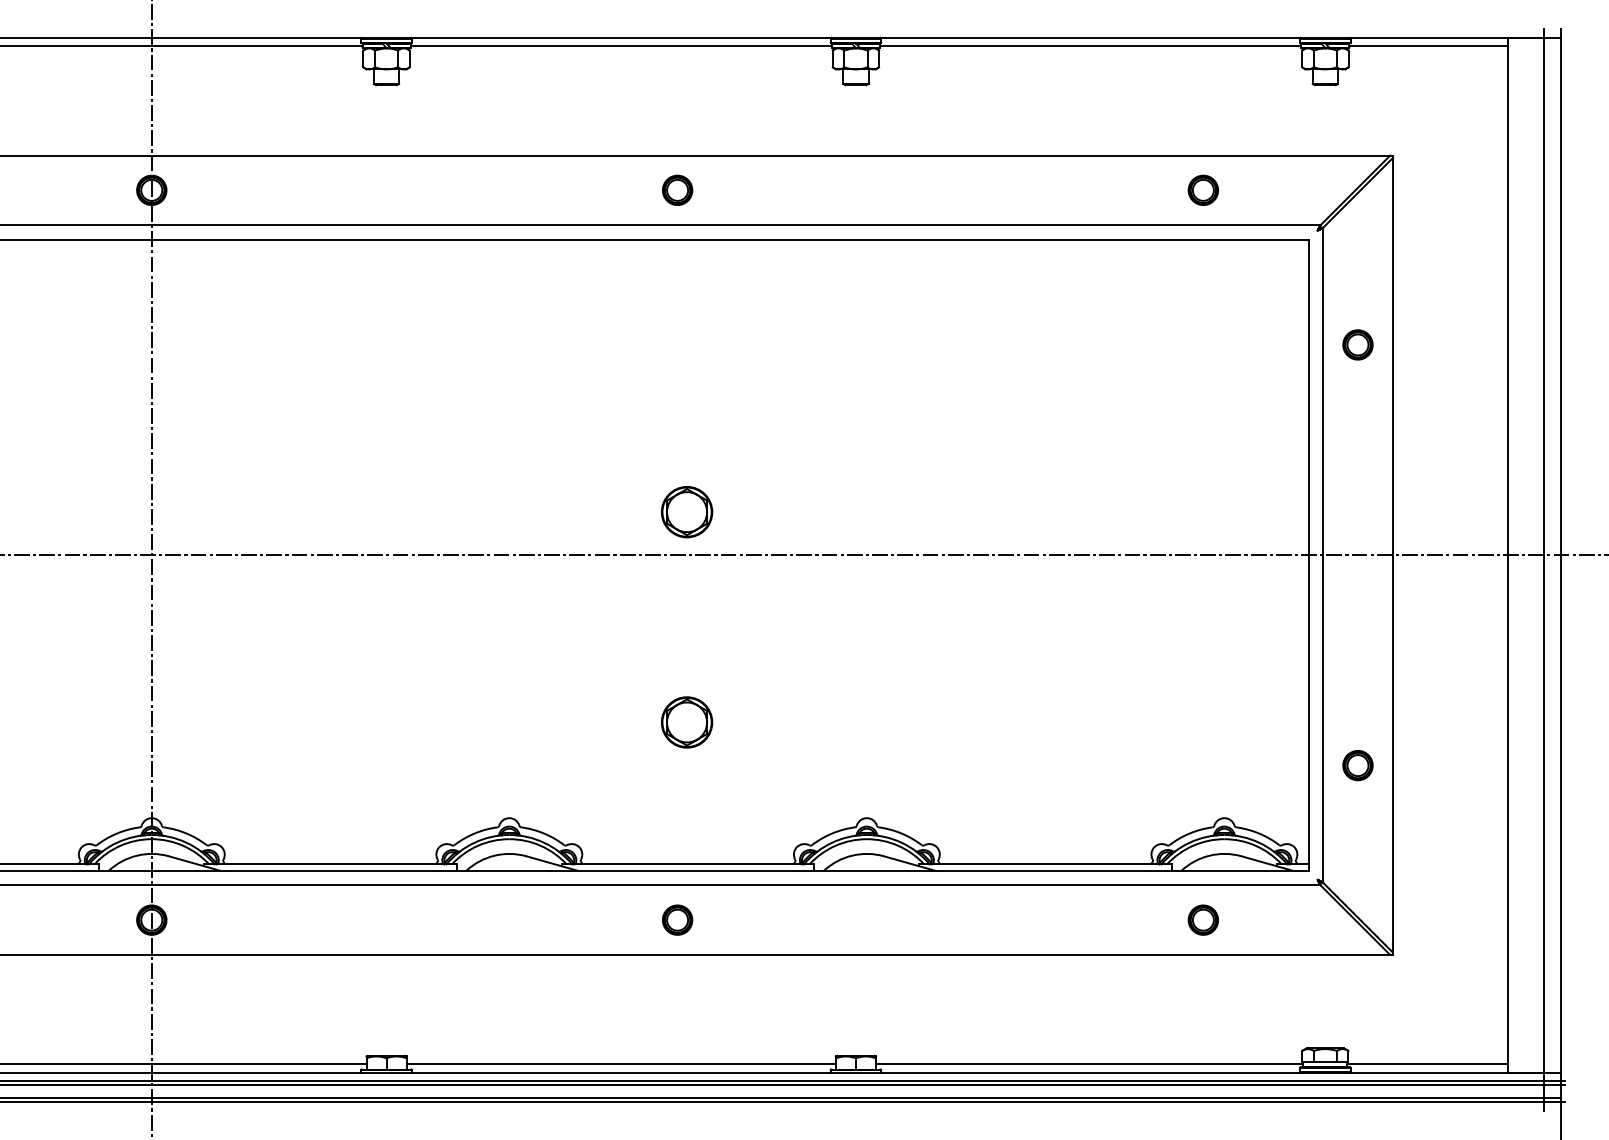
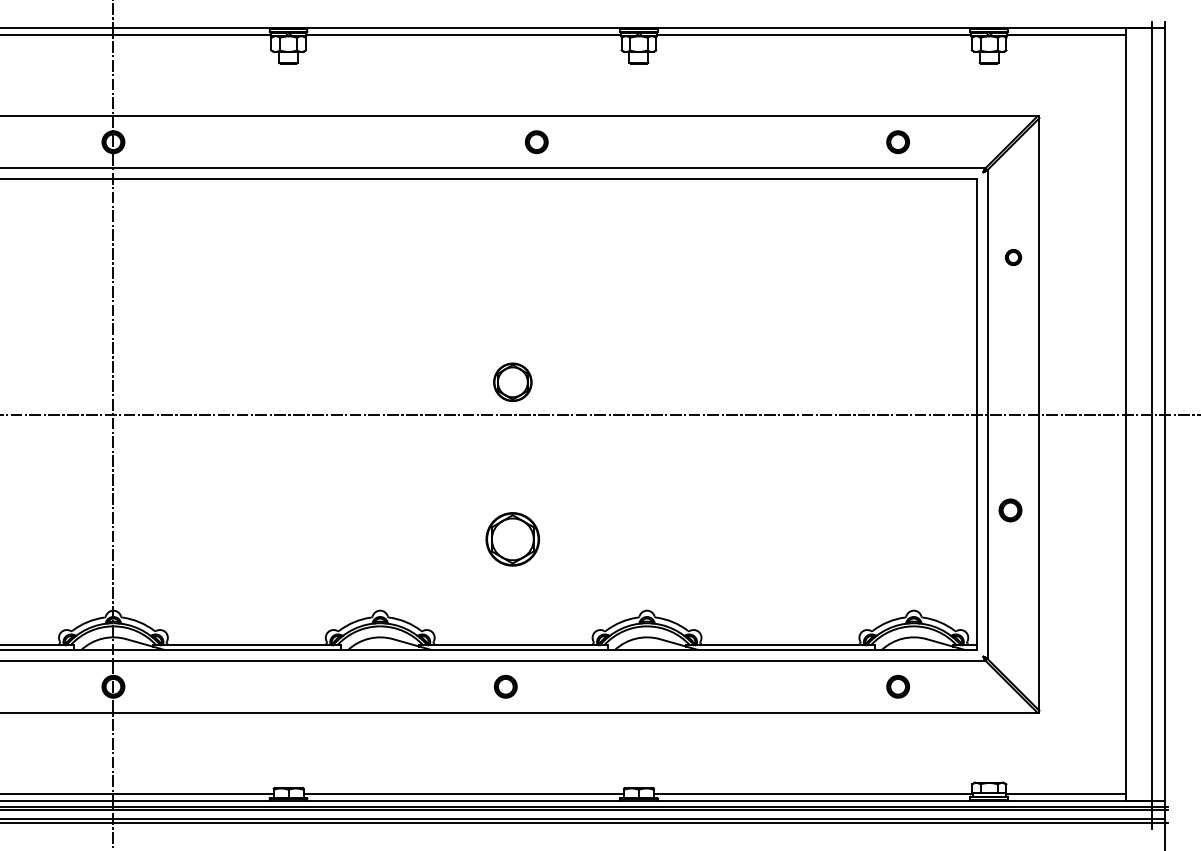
part: (677, 190) -> (536, 142), moved
part: (1357, 344) -> (1013, 257), size x0.7
part: (686, 721) -> (512, 538), size x1.4
part: (1357, 765) -> (1010, 510), moved

